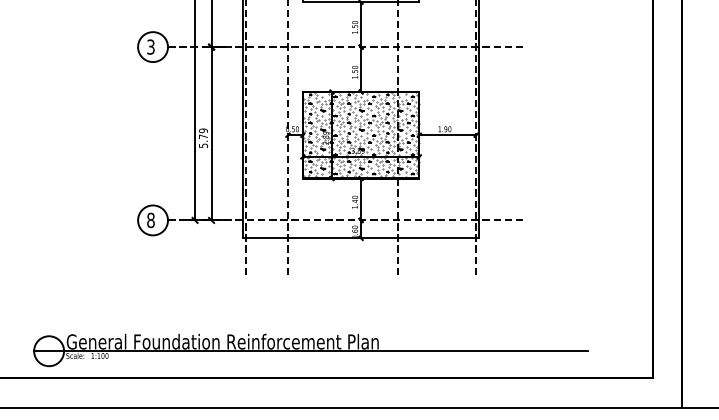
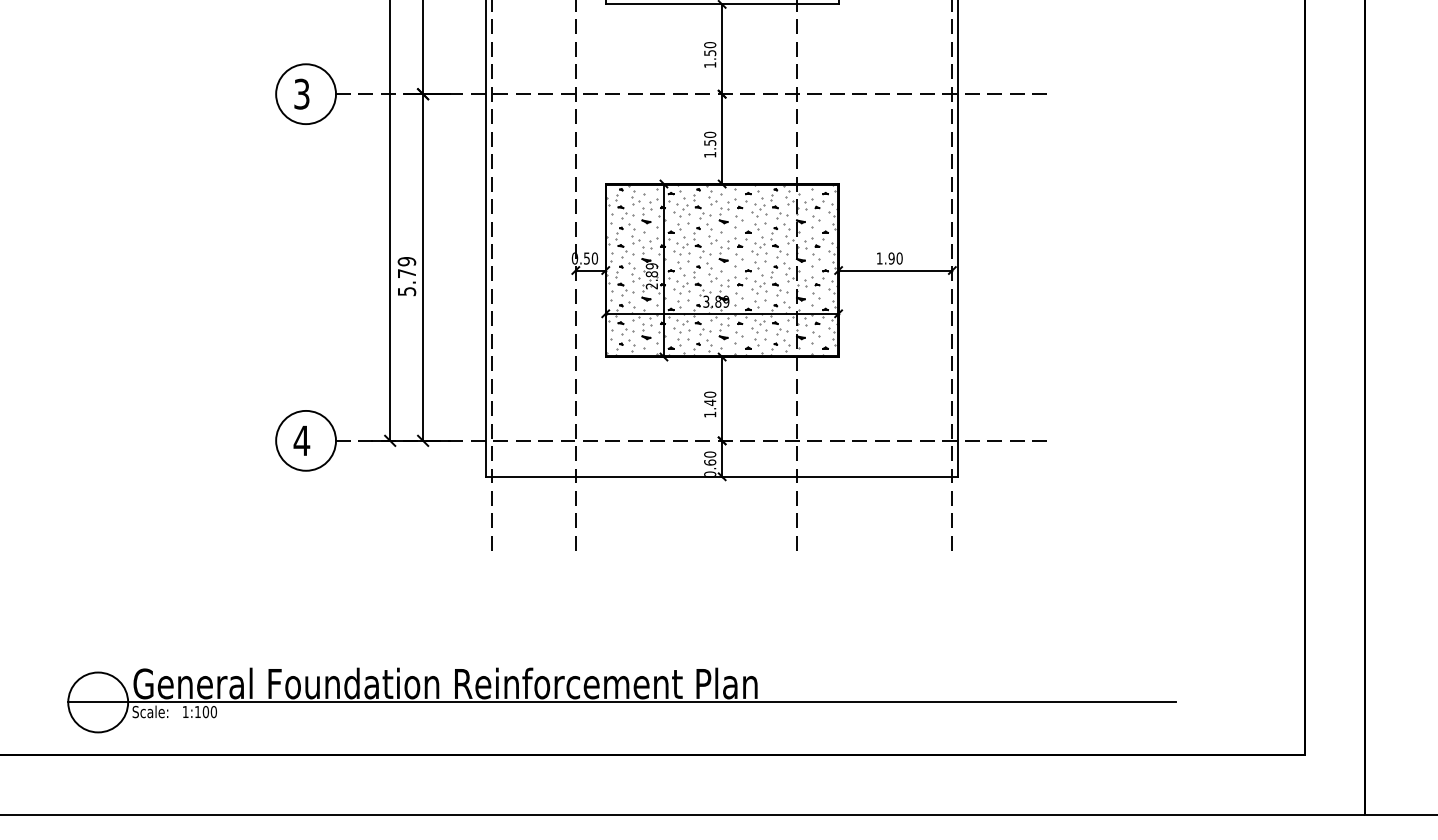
text: (150, 220) -> (300, 441), 8 -> 4

